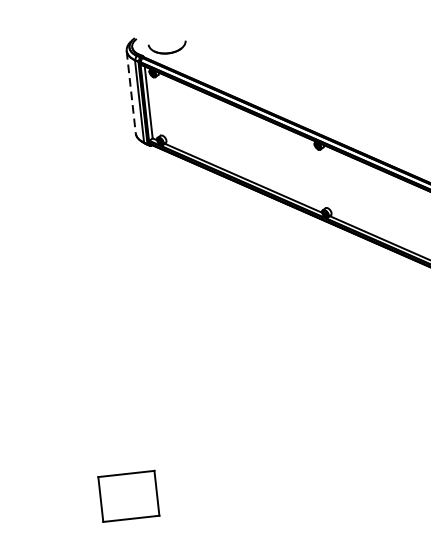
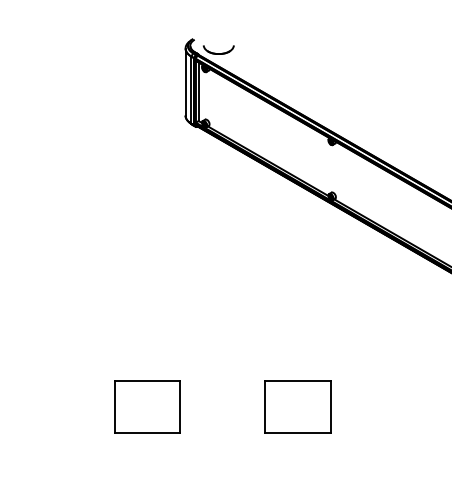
line: (131, 92) -> (185, 82), dashed -> solid
part: (312, 475) -> (297, 406), added
part: (128, 495) -> (147, 406), size x1.43

